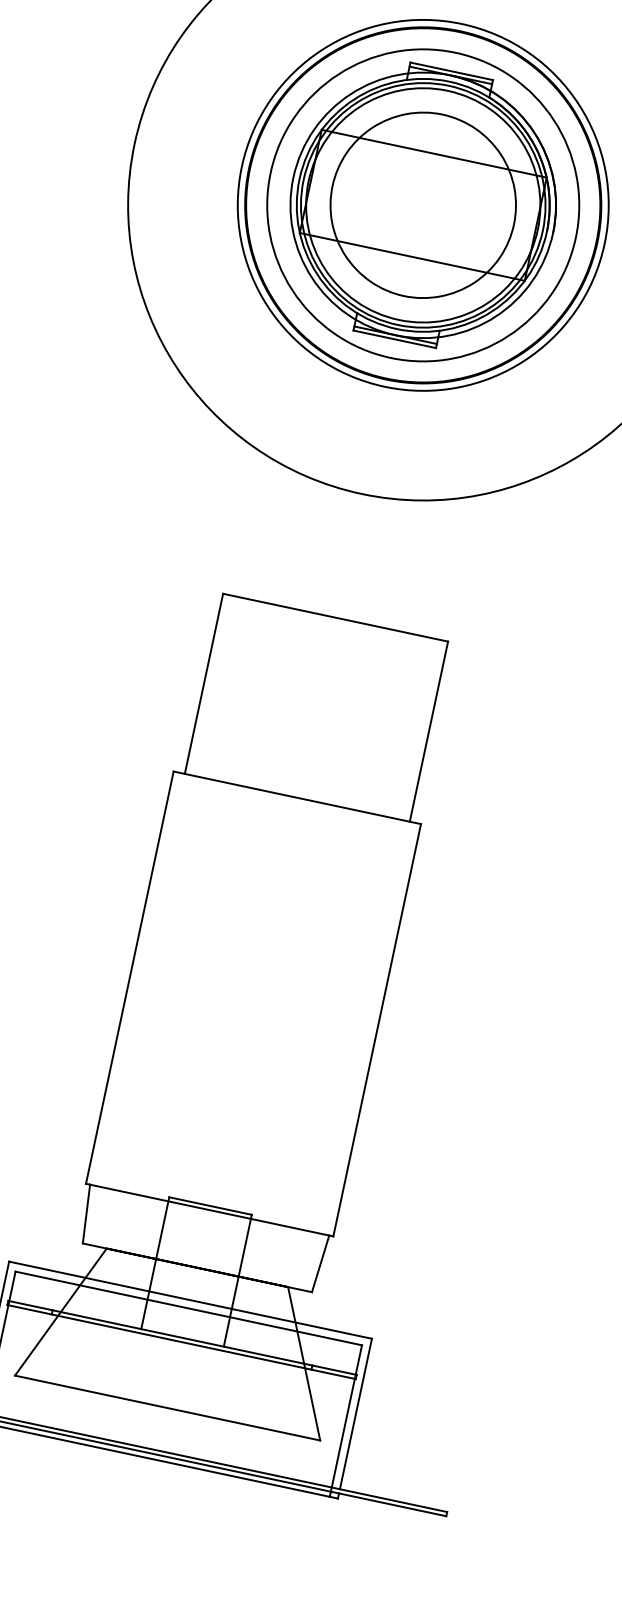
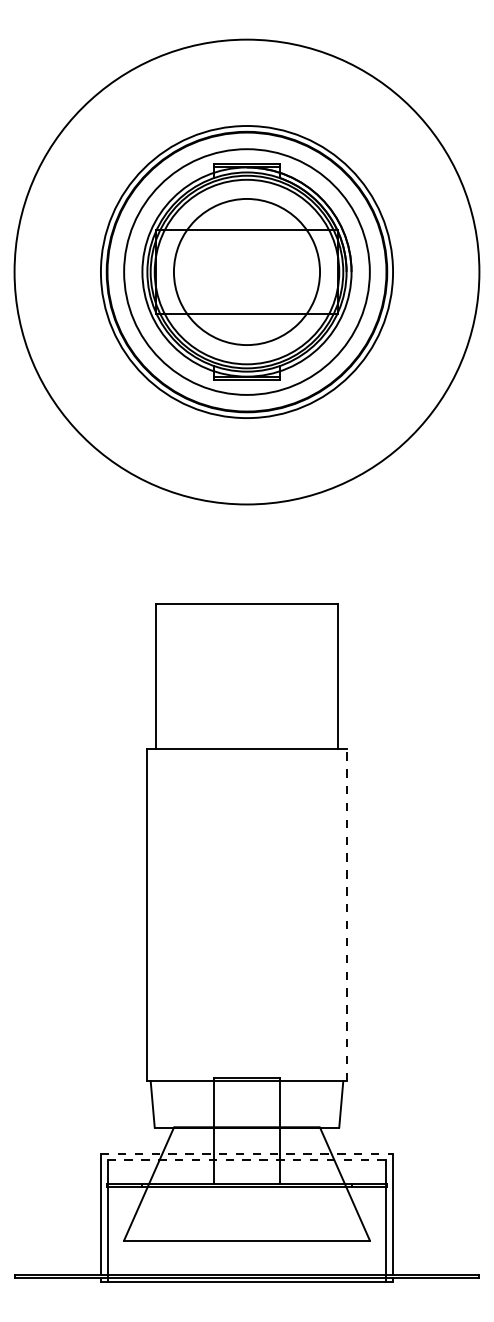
line: (377, 1029) -> (346, 914), solid -> dashed
line: (191, 1300) -> (247, 1153), solid -> dashed
line: (189, 1308) -> (247, 1160), solid -> dashed

